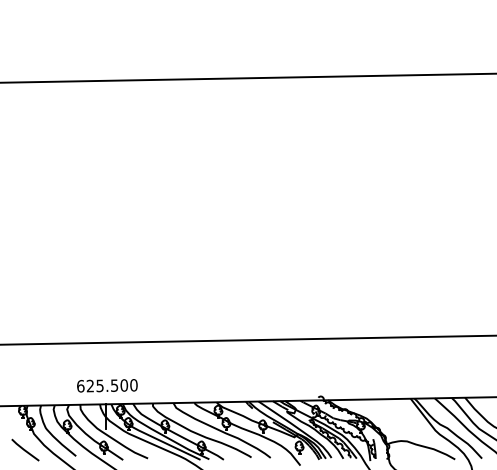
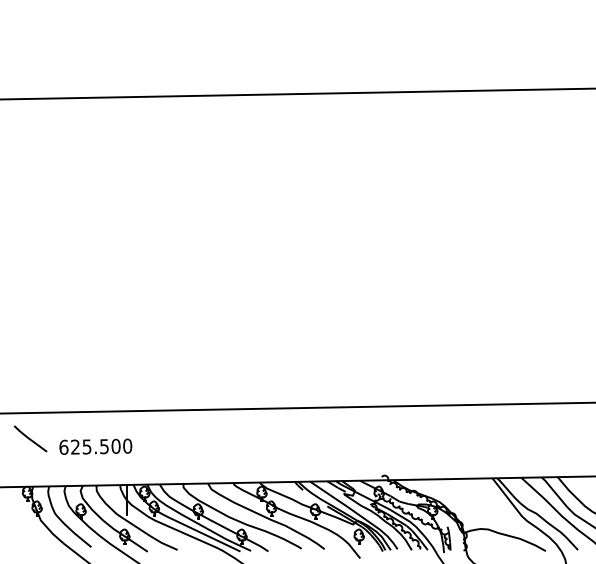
text: (107, 385) -> (95, 446), moved
line: (25, 449) -> (30, 438), moved

